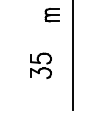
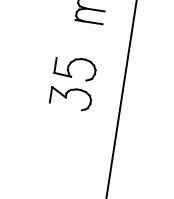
part: (40, 65) -> (71, 82), moved

